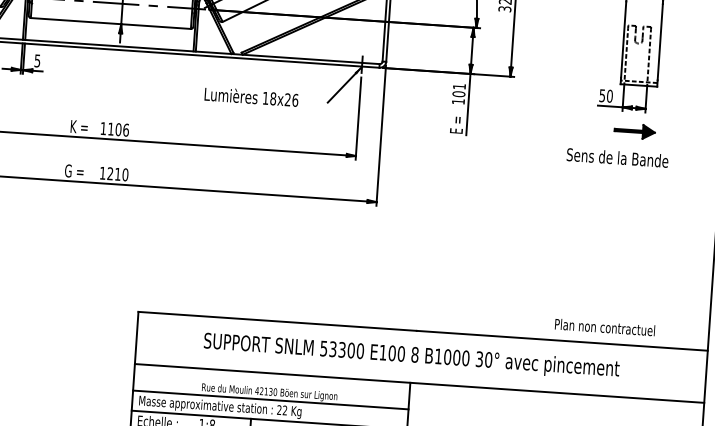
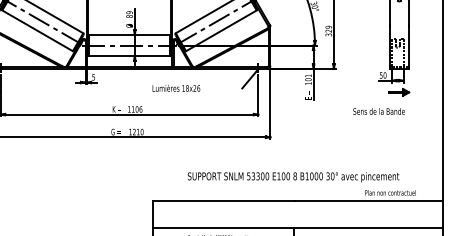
text: (251, 95) -> (176, 87), moved
text: (616, 157) -> (378, 111), moved
text: (411, 356) -> (293, 177), moved

